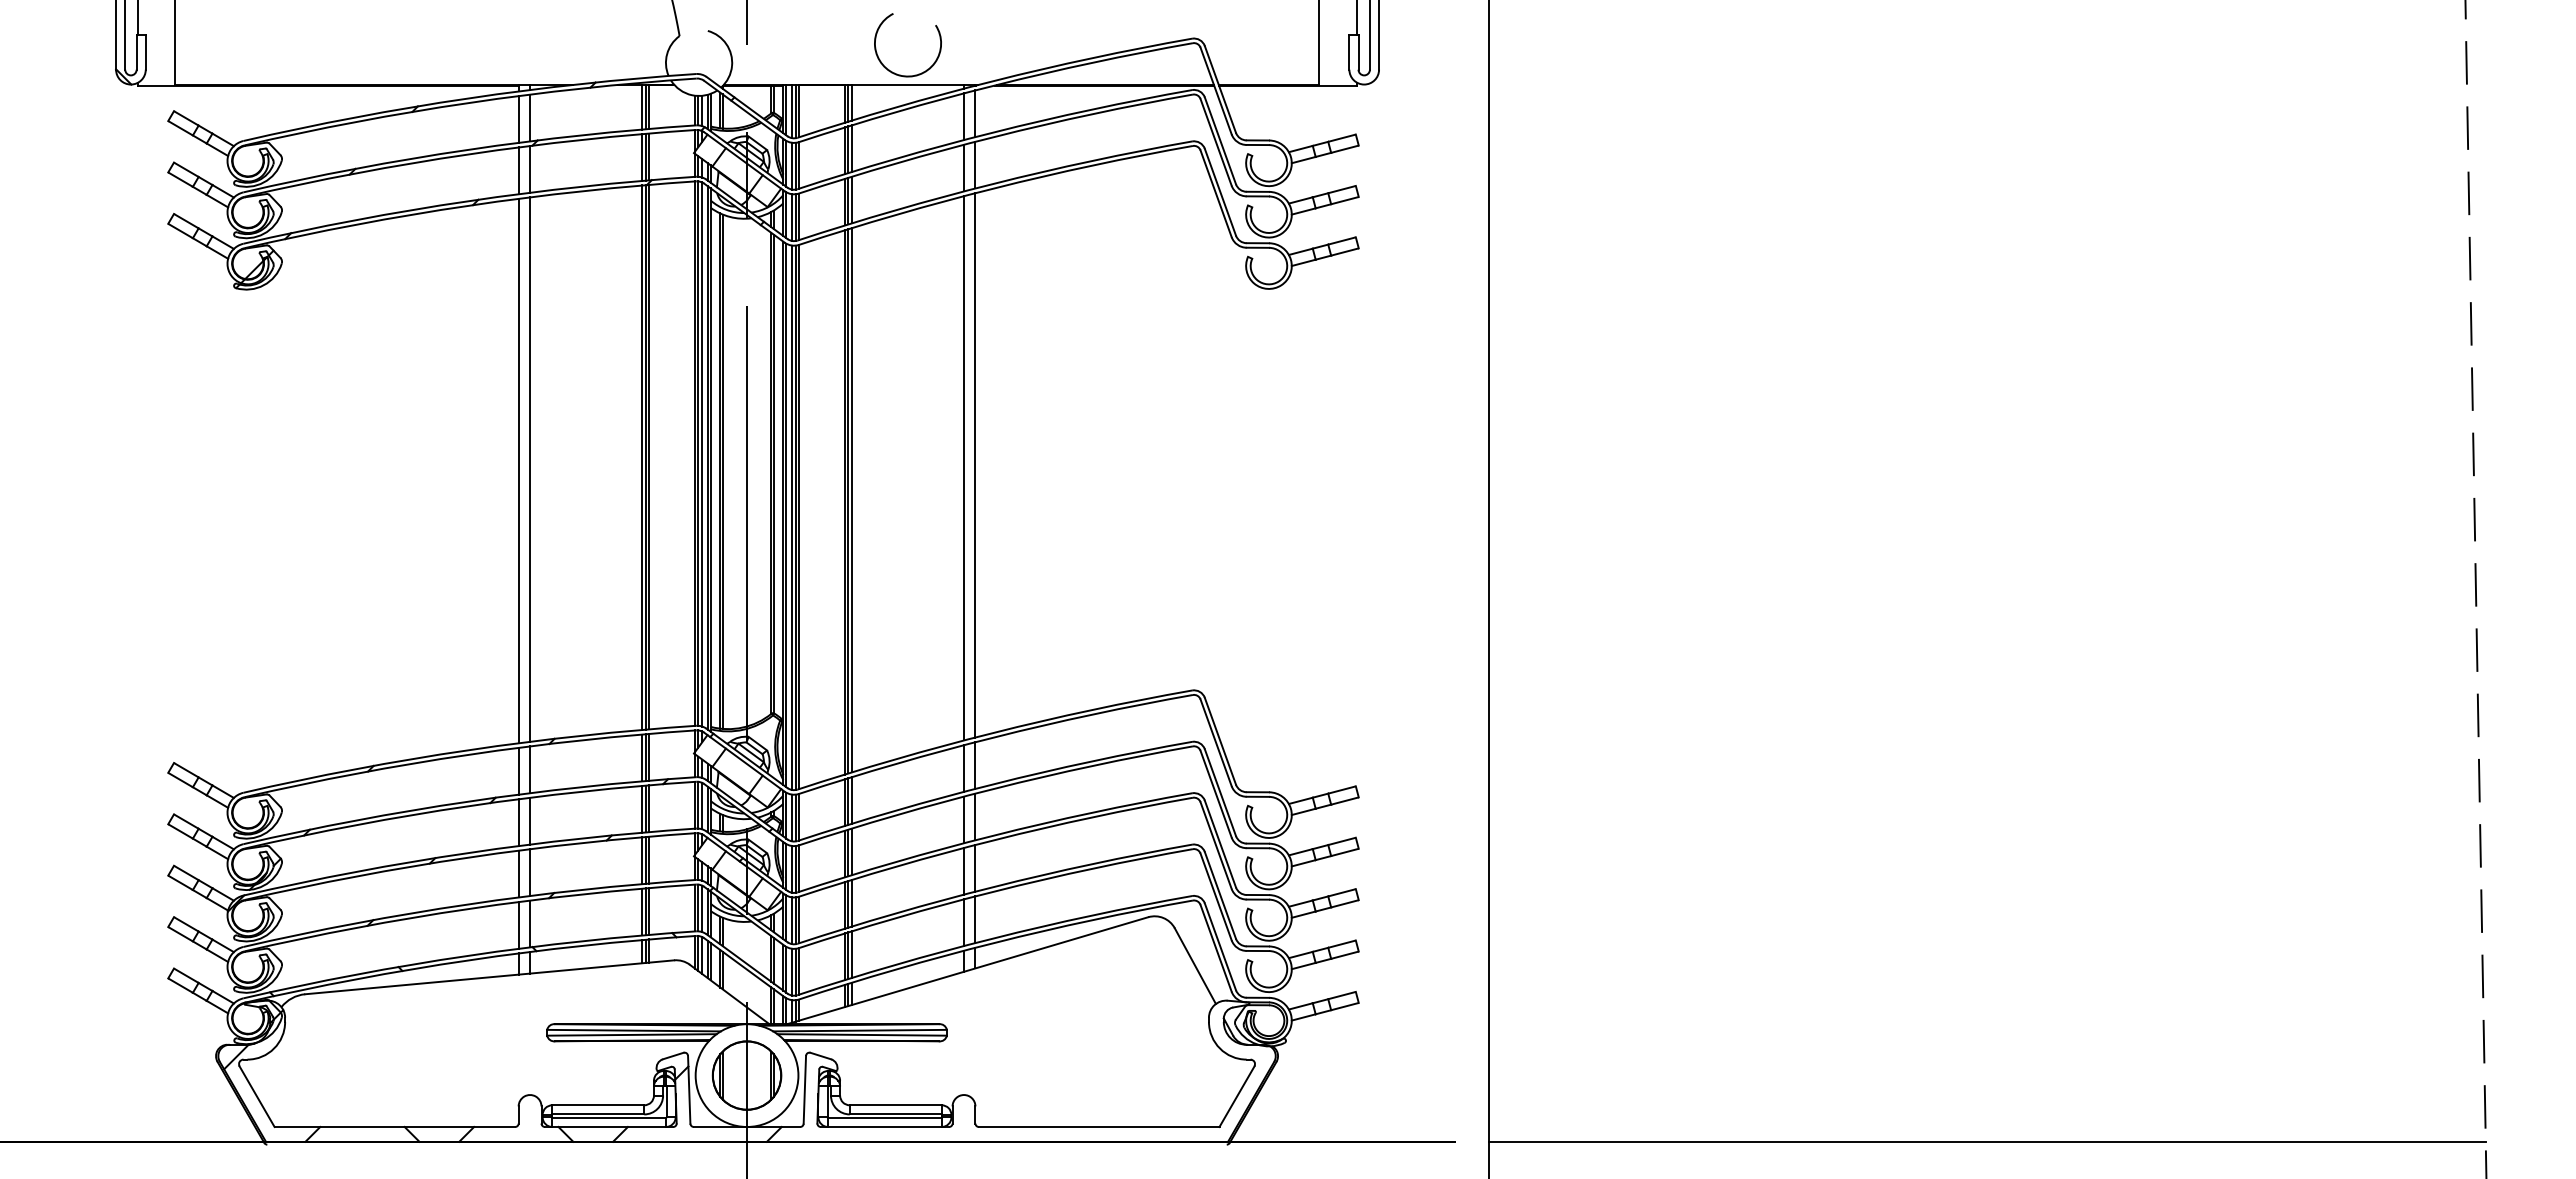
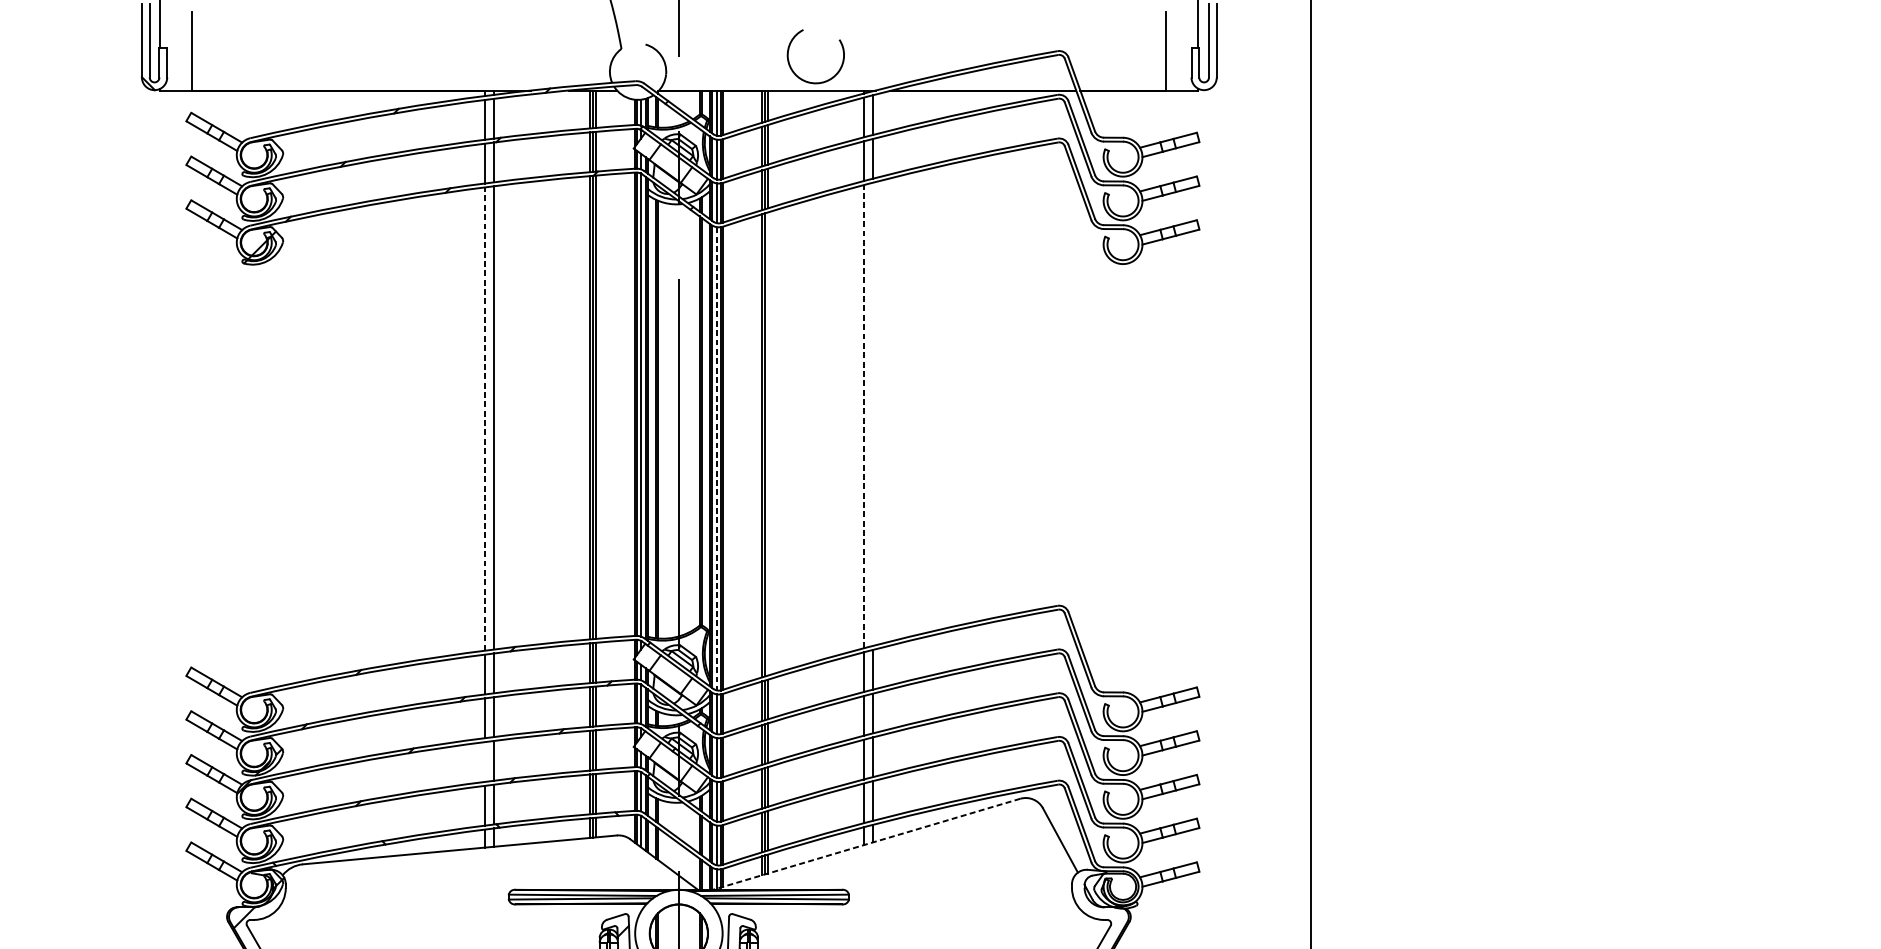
line: (975, 465) -> (873, 414), removed
line: (964, 467) -> (863, 416), solid -> dashed
line: (518, 470) -> (484, 418), solid -> dashed
line: (851, 500) -> (767, 444), removed
line: (791, 518) -> (716, 459), solid -> dashed
line: (518, 873) -> (484, 761), removed
line: (967, 970) -> (866, 844), solid -> dashed

